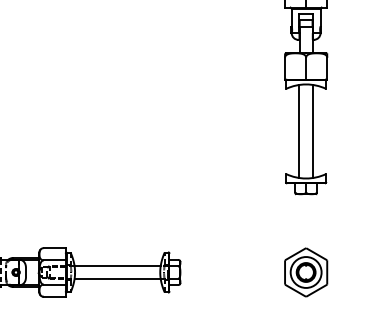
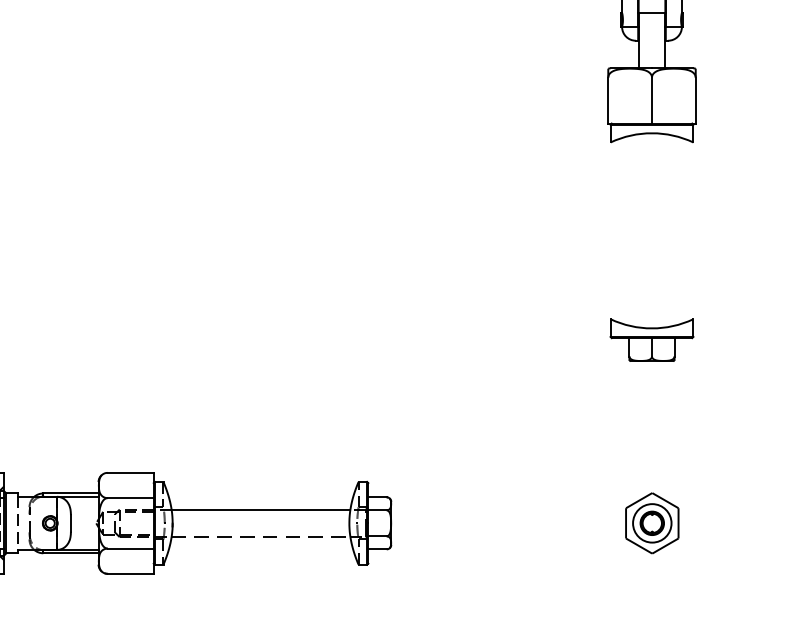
line: (299, 131) -> (638, 230), removed
line: (312, 131) -> (665, 230), removed
part: (306, 272) -> (652, 523), size x0.6
line: (118, 279) -> (262, 537), solid -> dashed

